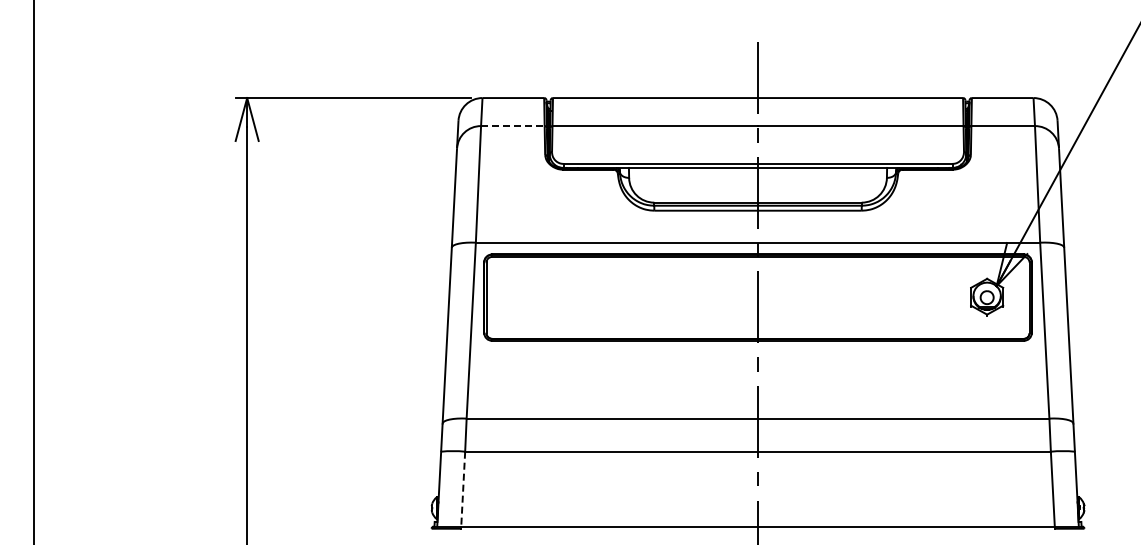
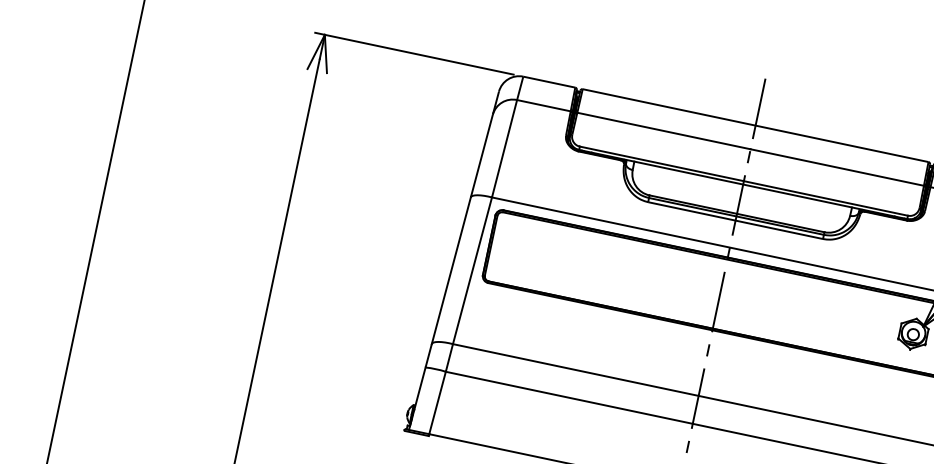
line: (512, 126) -> (543, 105), dashed -> solid
line: (463, 489) -> (437, 403), dashed -> solid

